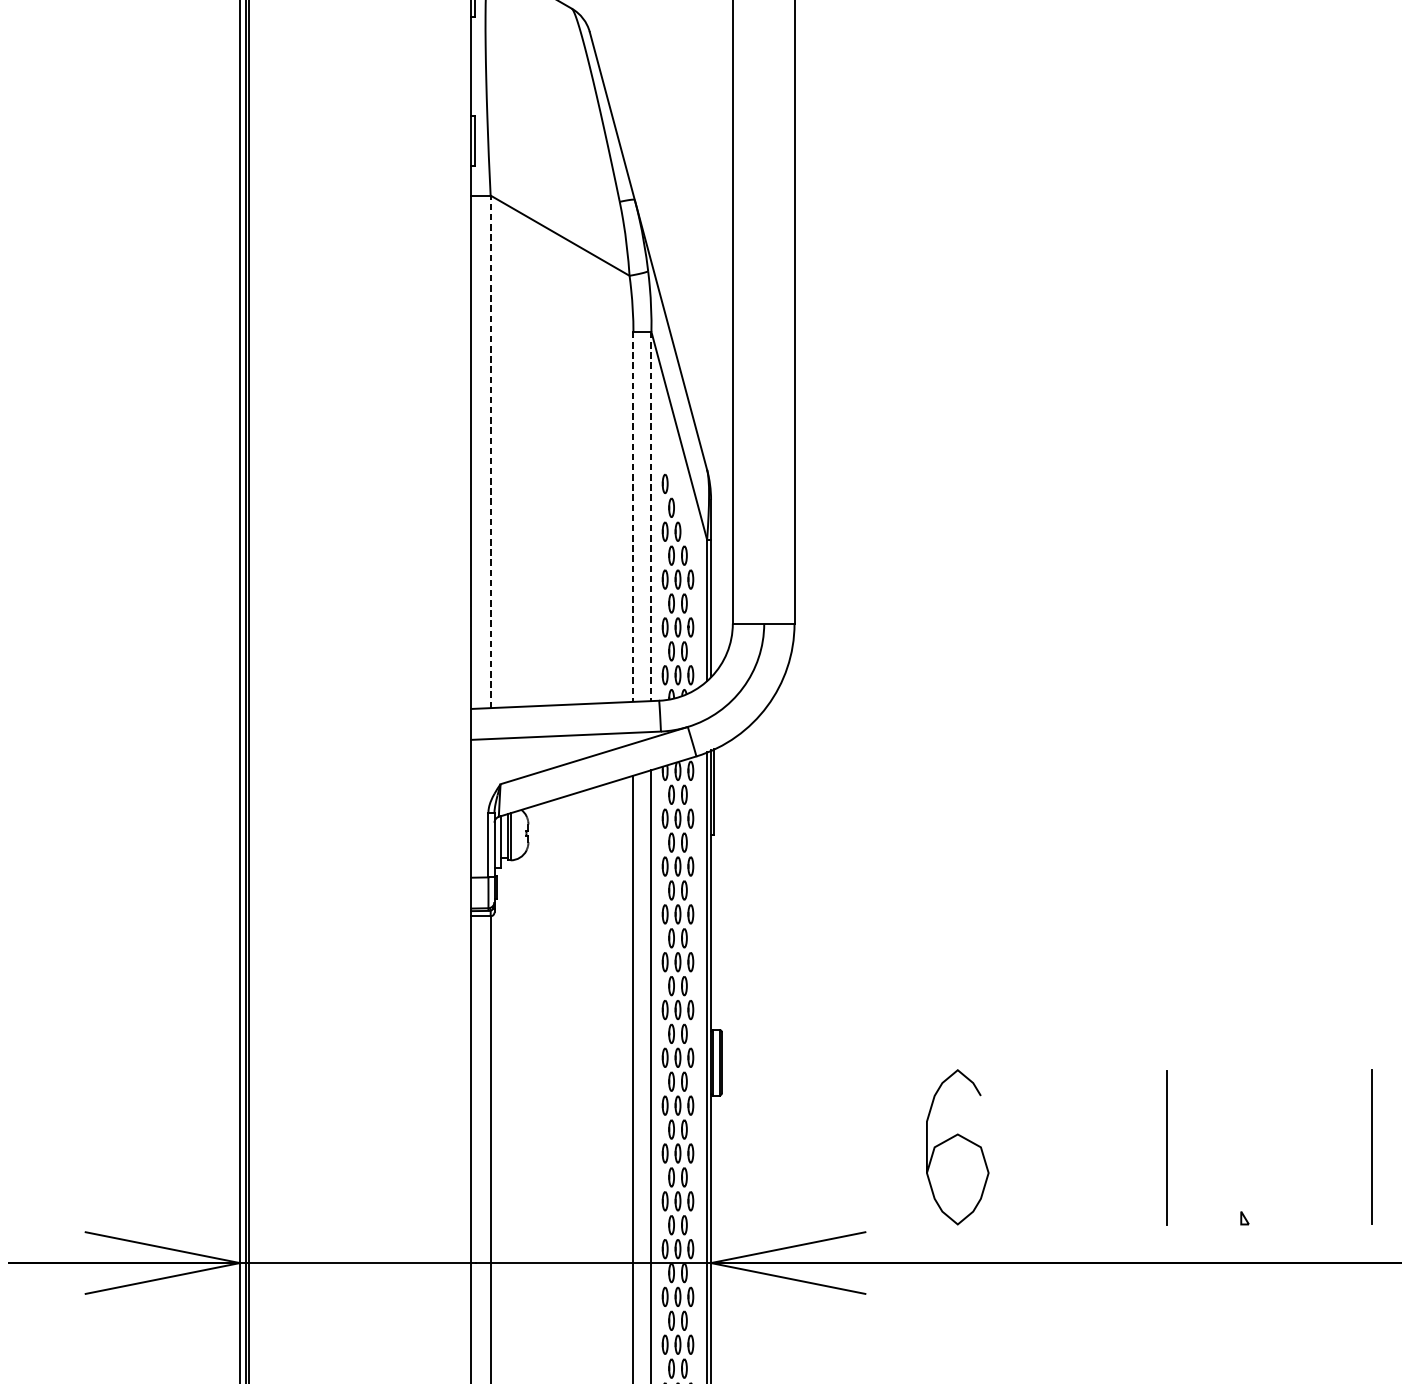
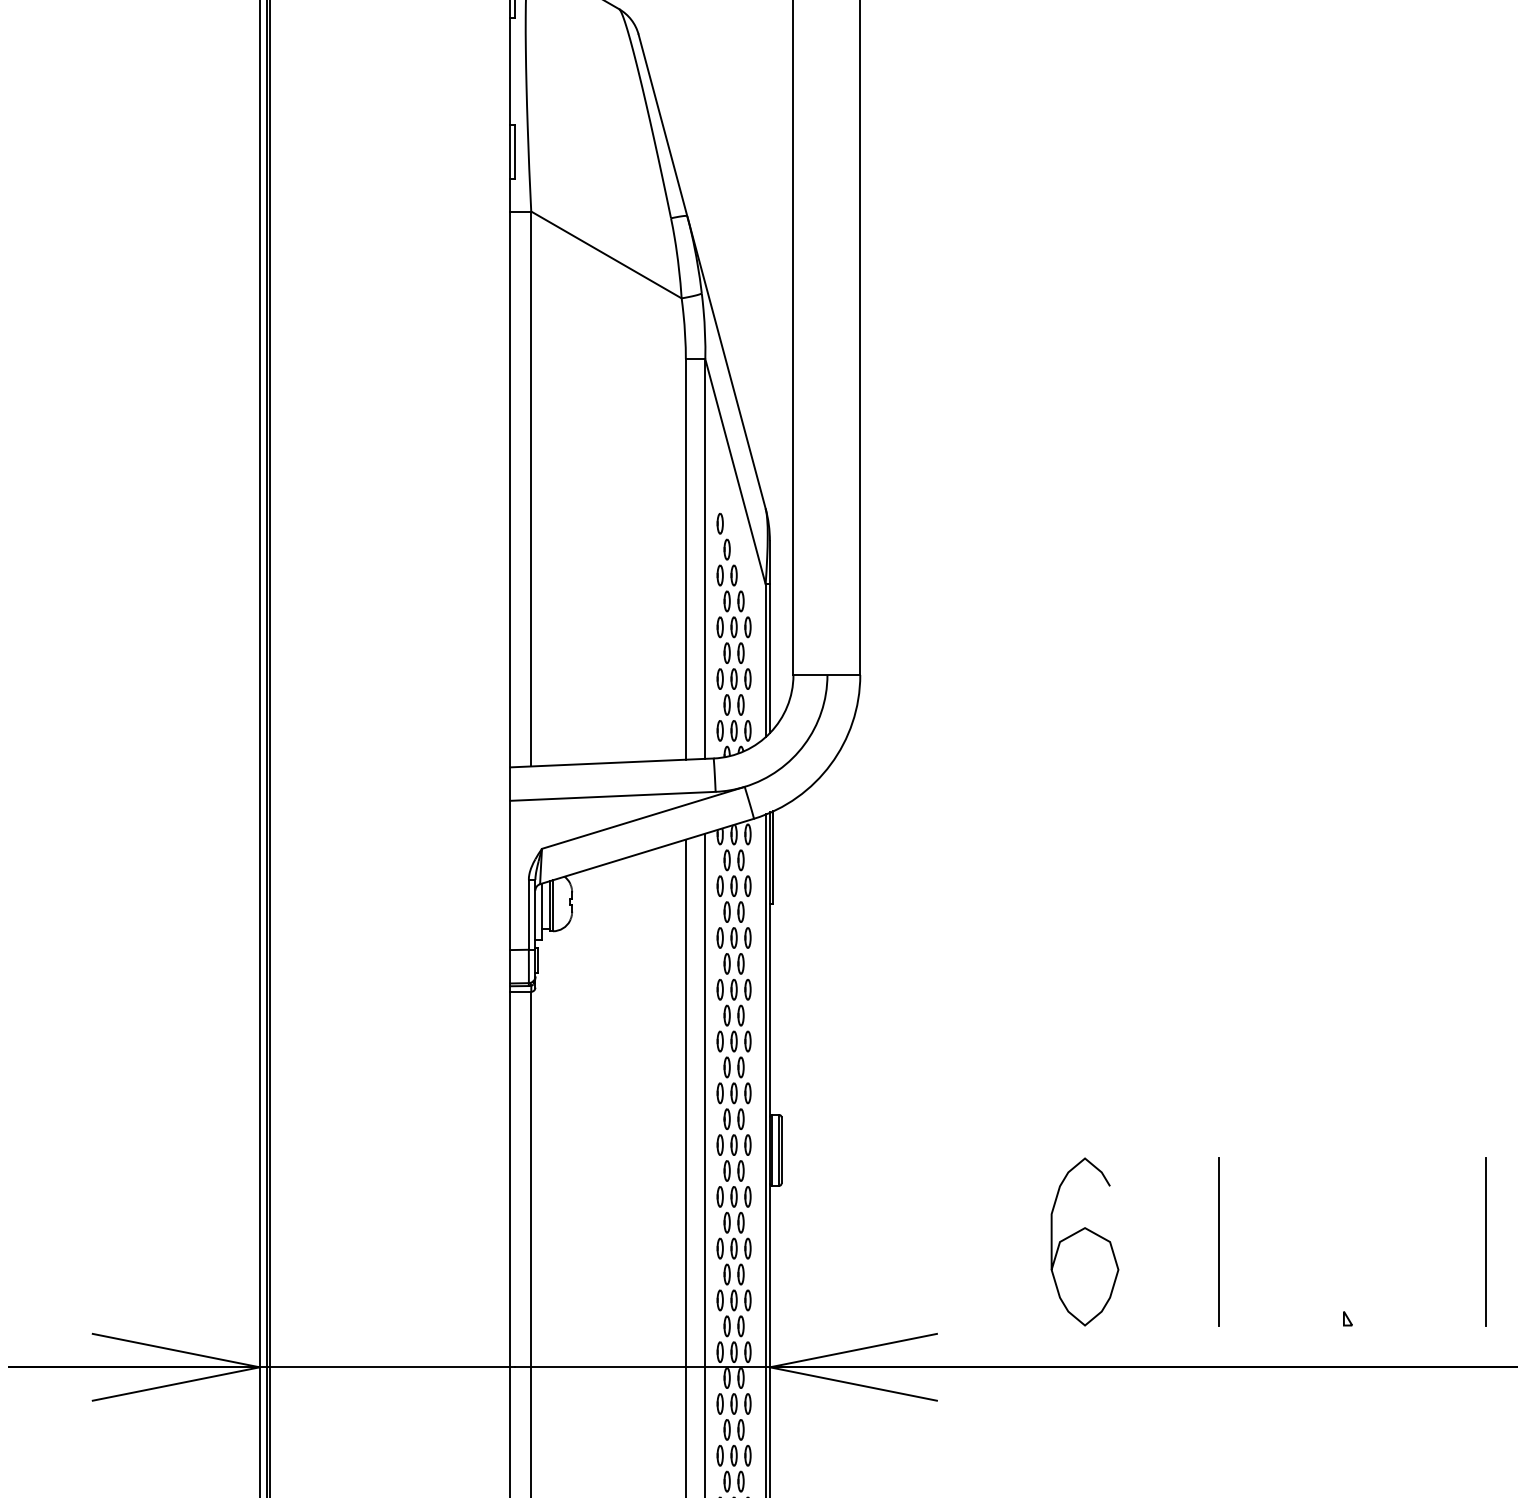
line: (490, 451) -> (531, 488), dashed -> solid
line: (633, 516) -> (685, 559), dashed -> solid
line: (651, 516) -> (705, 559), dashed -> solid
curve: (952, 1138) -> (1079, 1232), moved
line: (1166, 1147) -> (1218, 1241), moved

